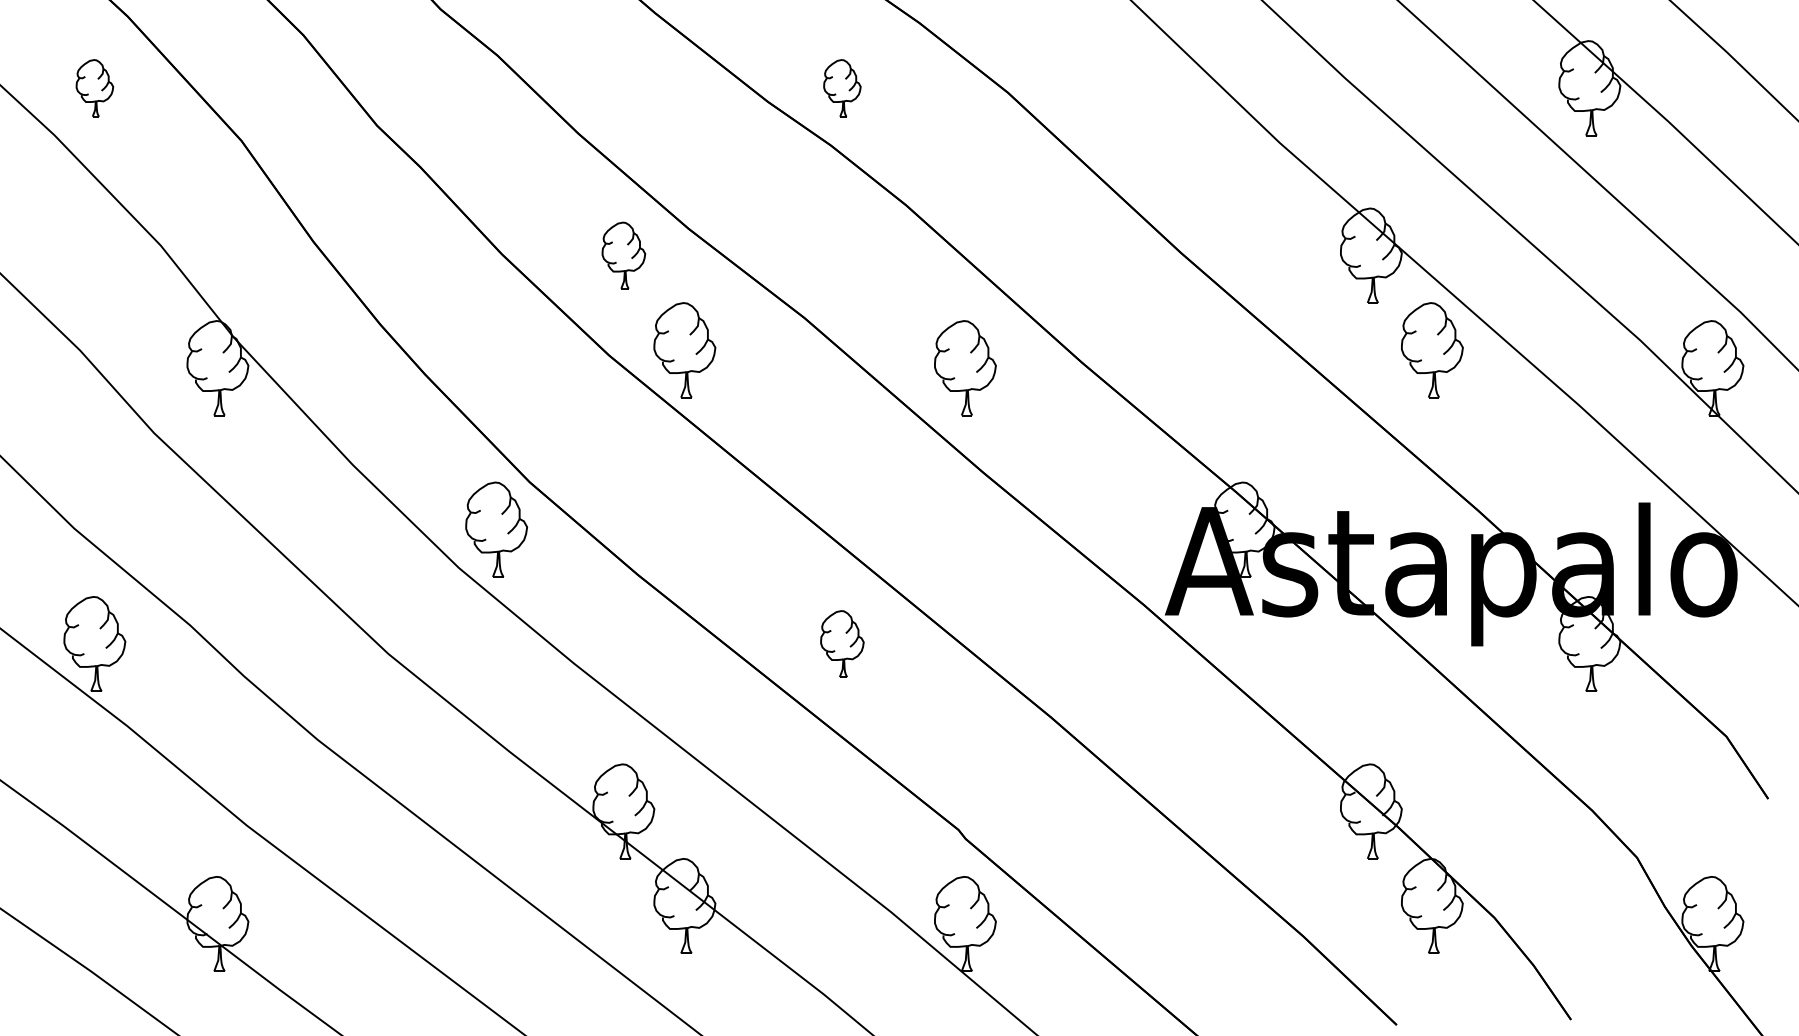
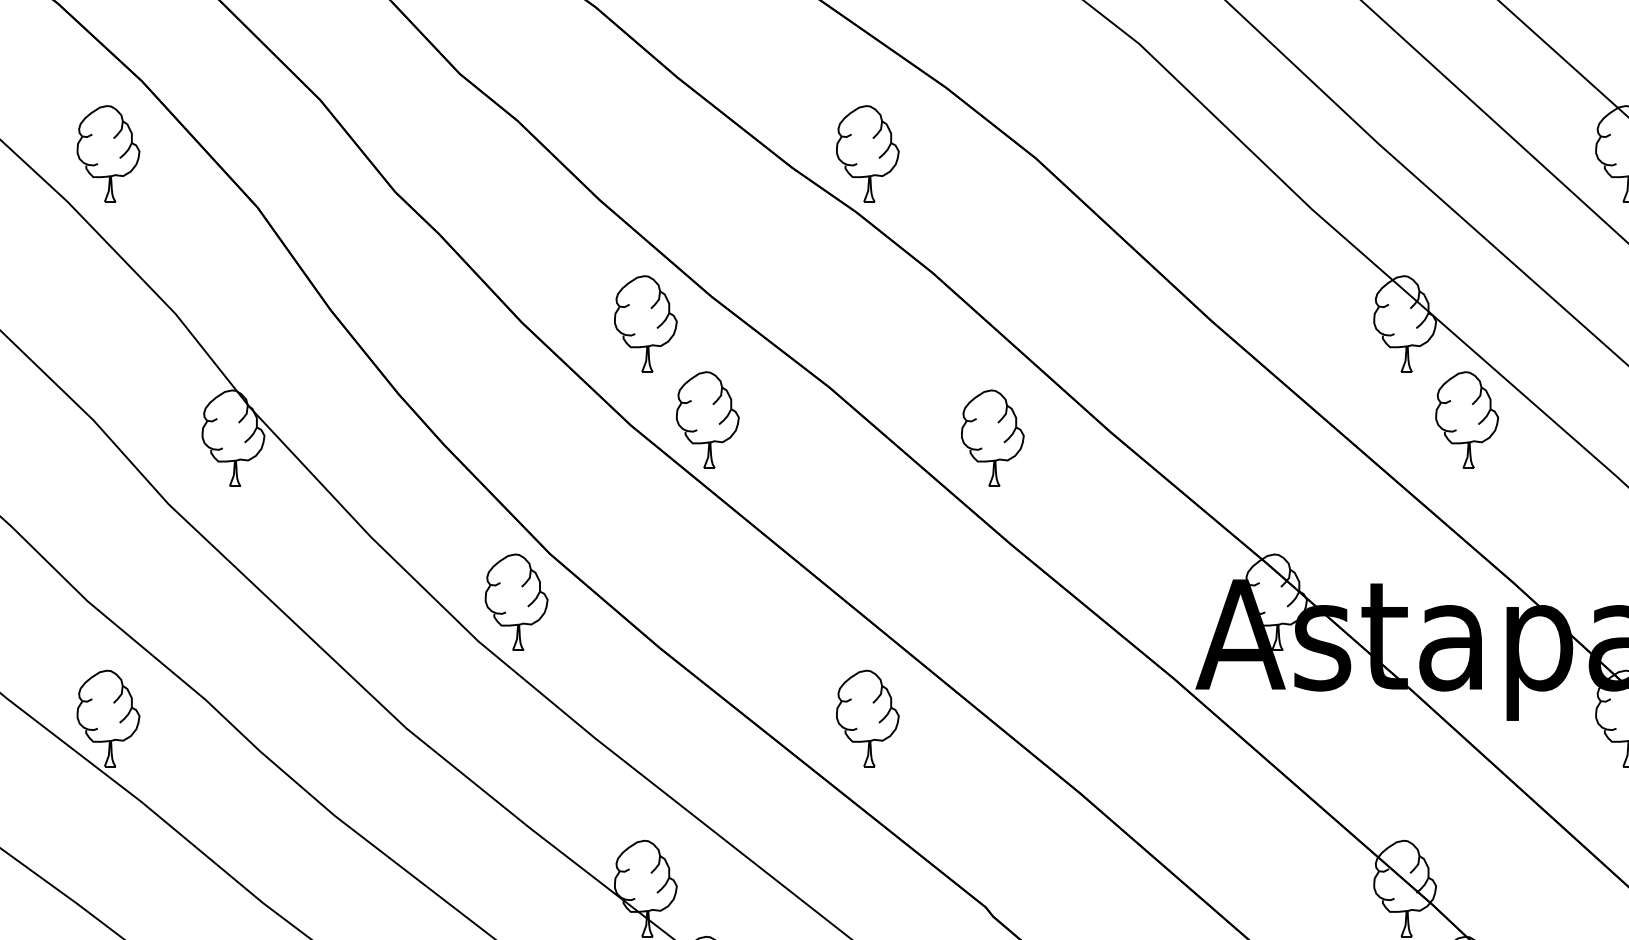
part: (94, 88) -> (108, 154), size x1.67
part: (842, 88) -> (867, 154), size x1.67
part: (623, 255) -> (645, 323), size x1.43
part: (842, 643) -> (867, 718), size x1.43

